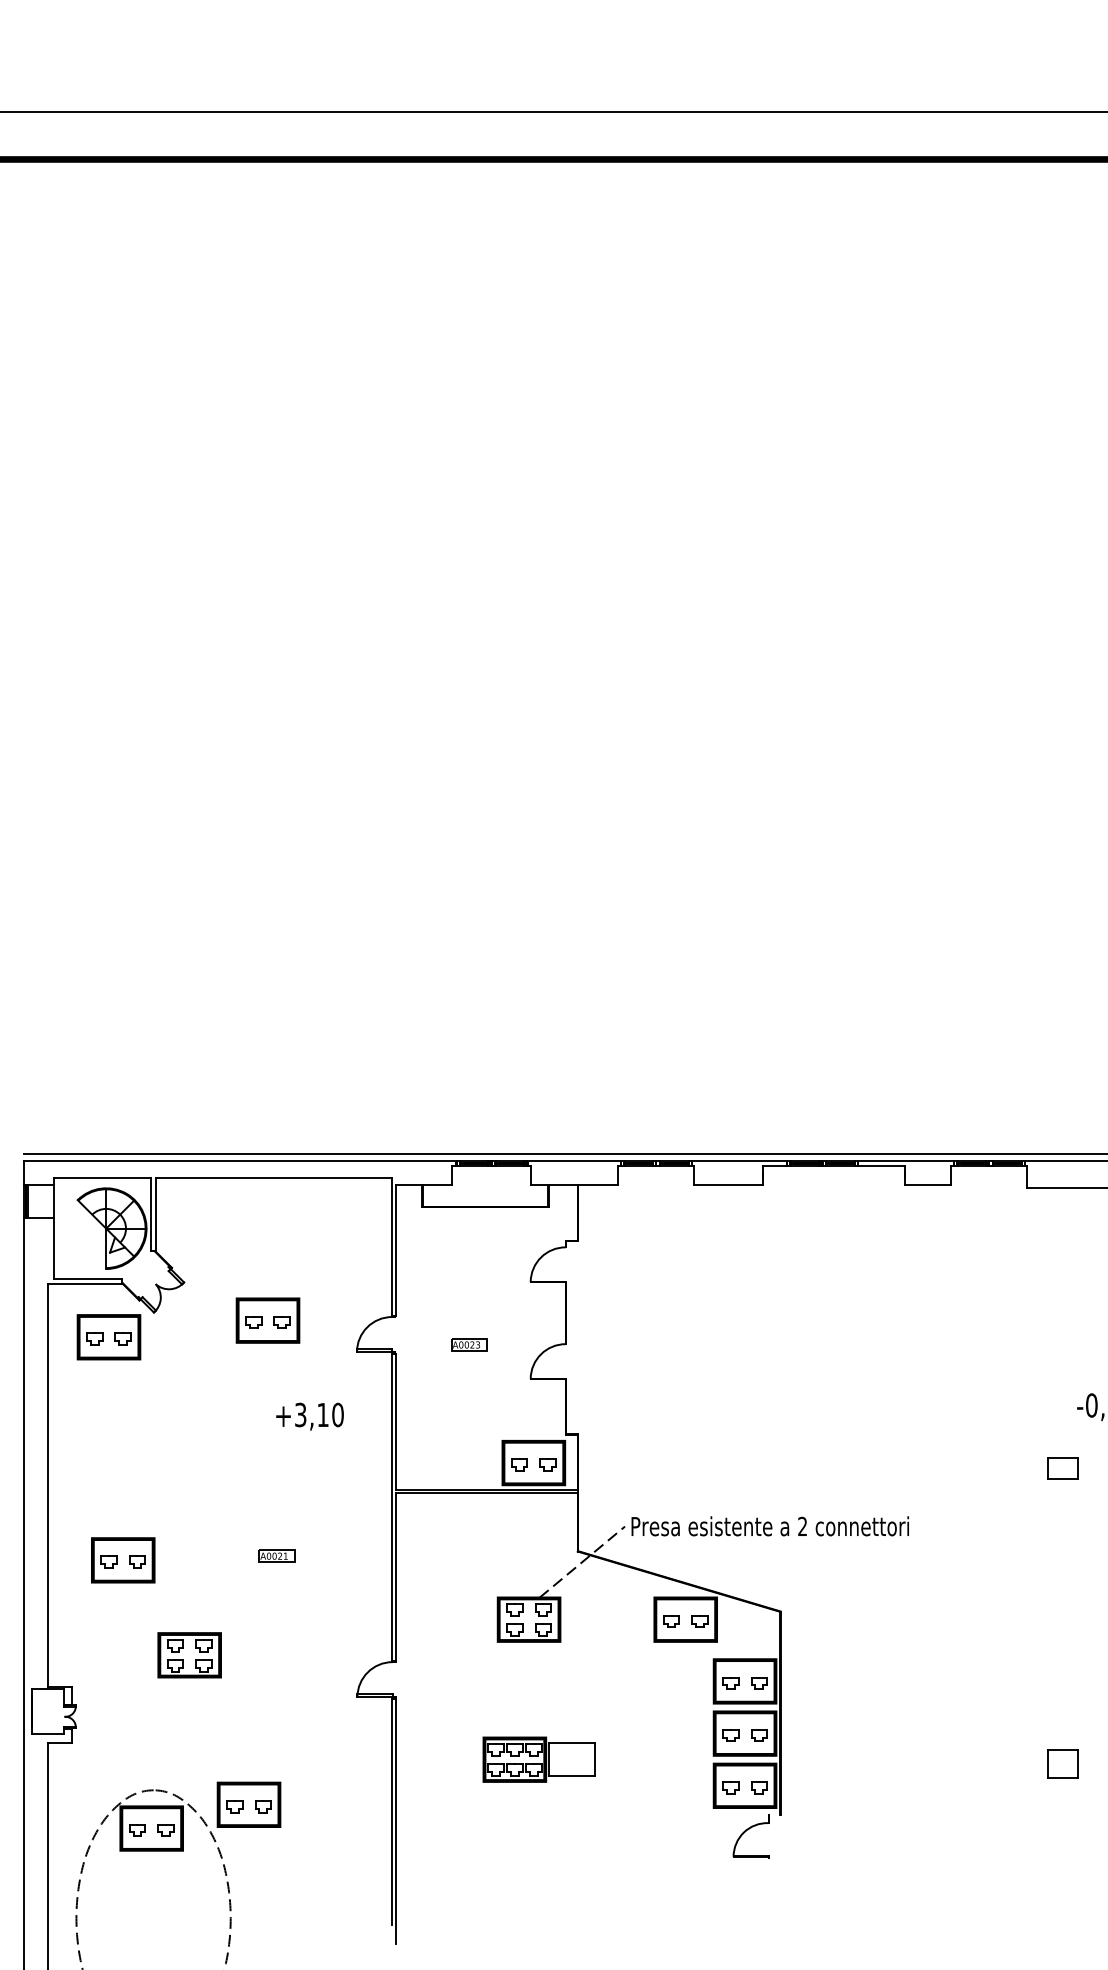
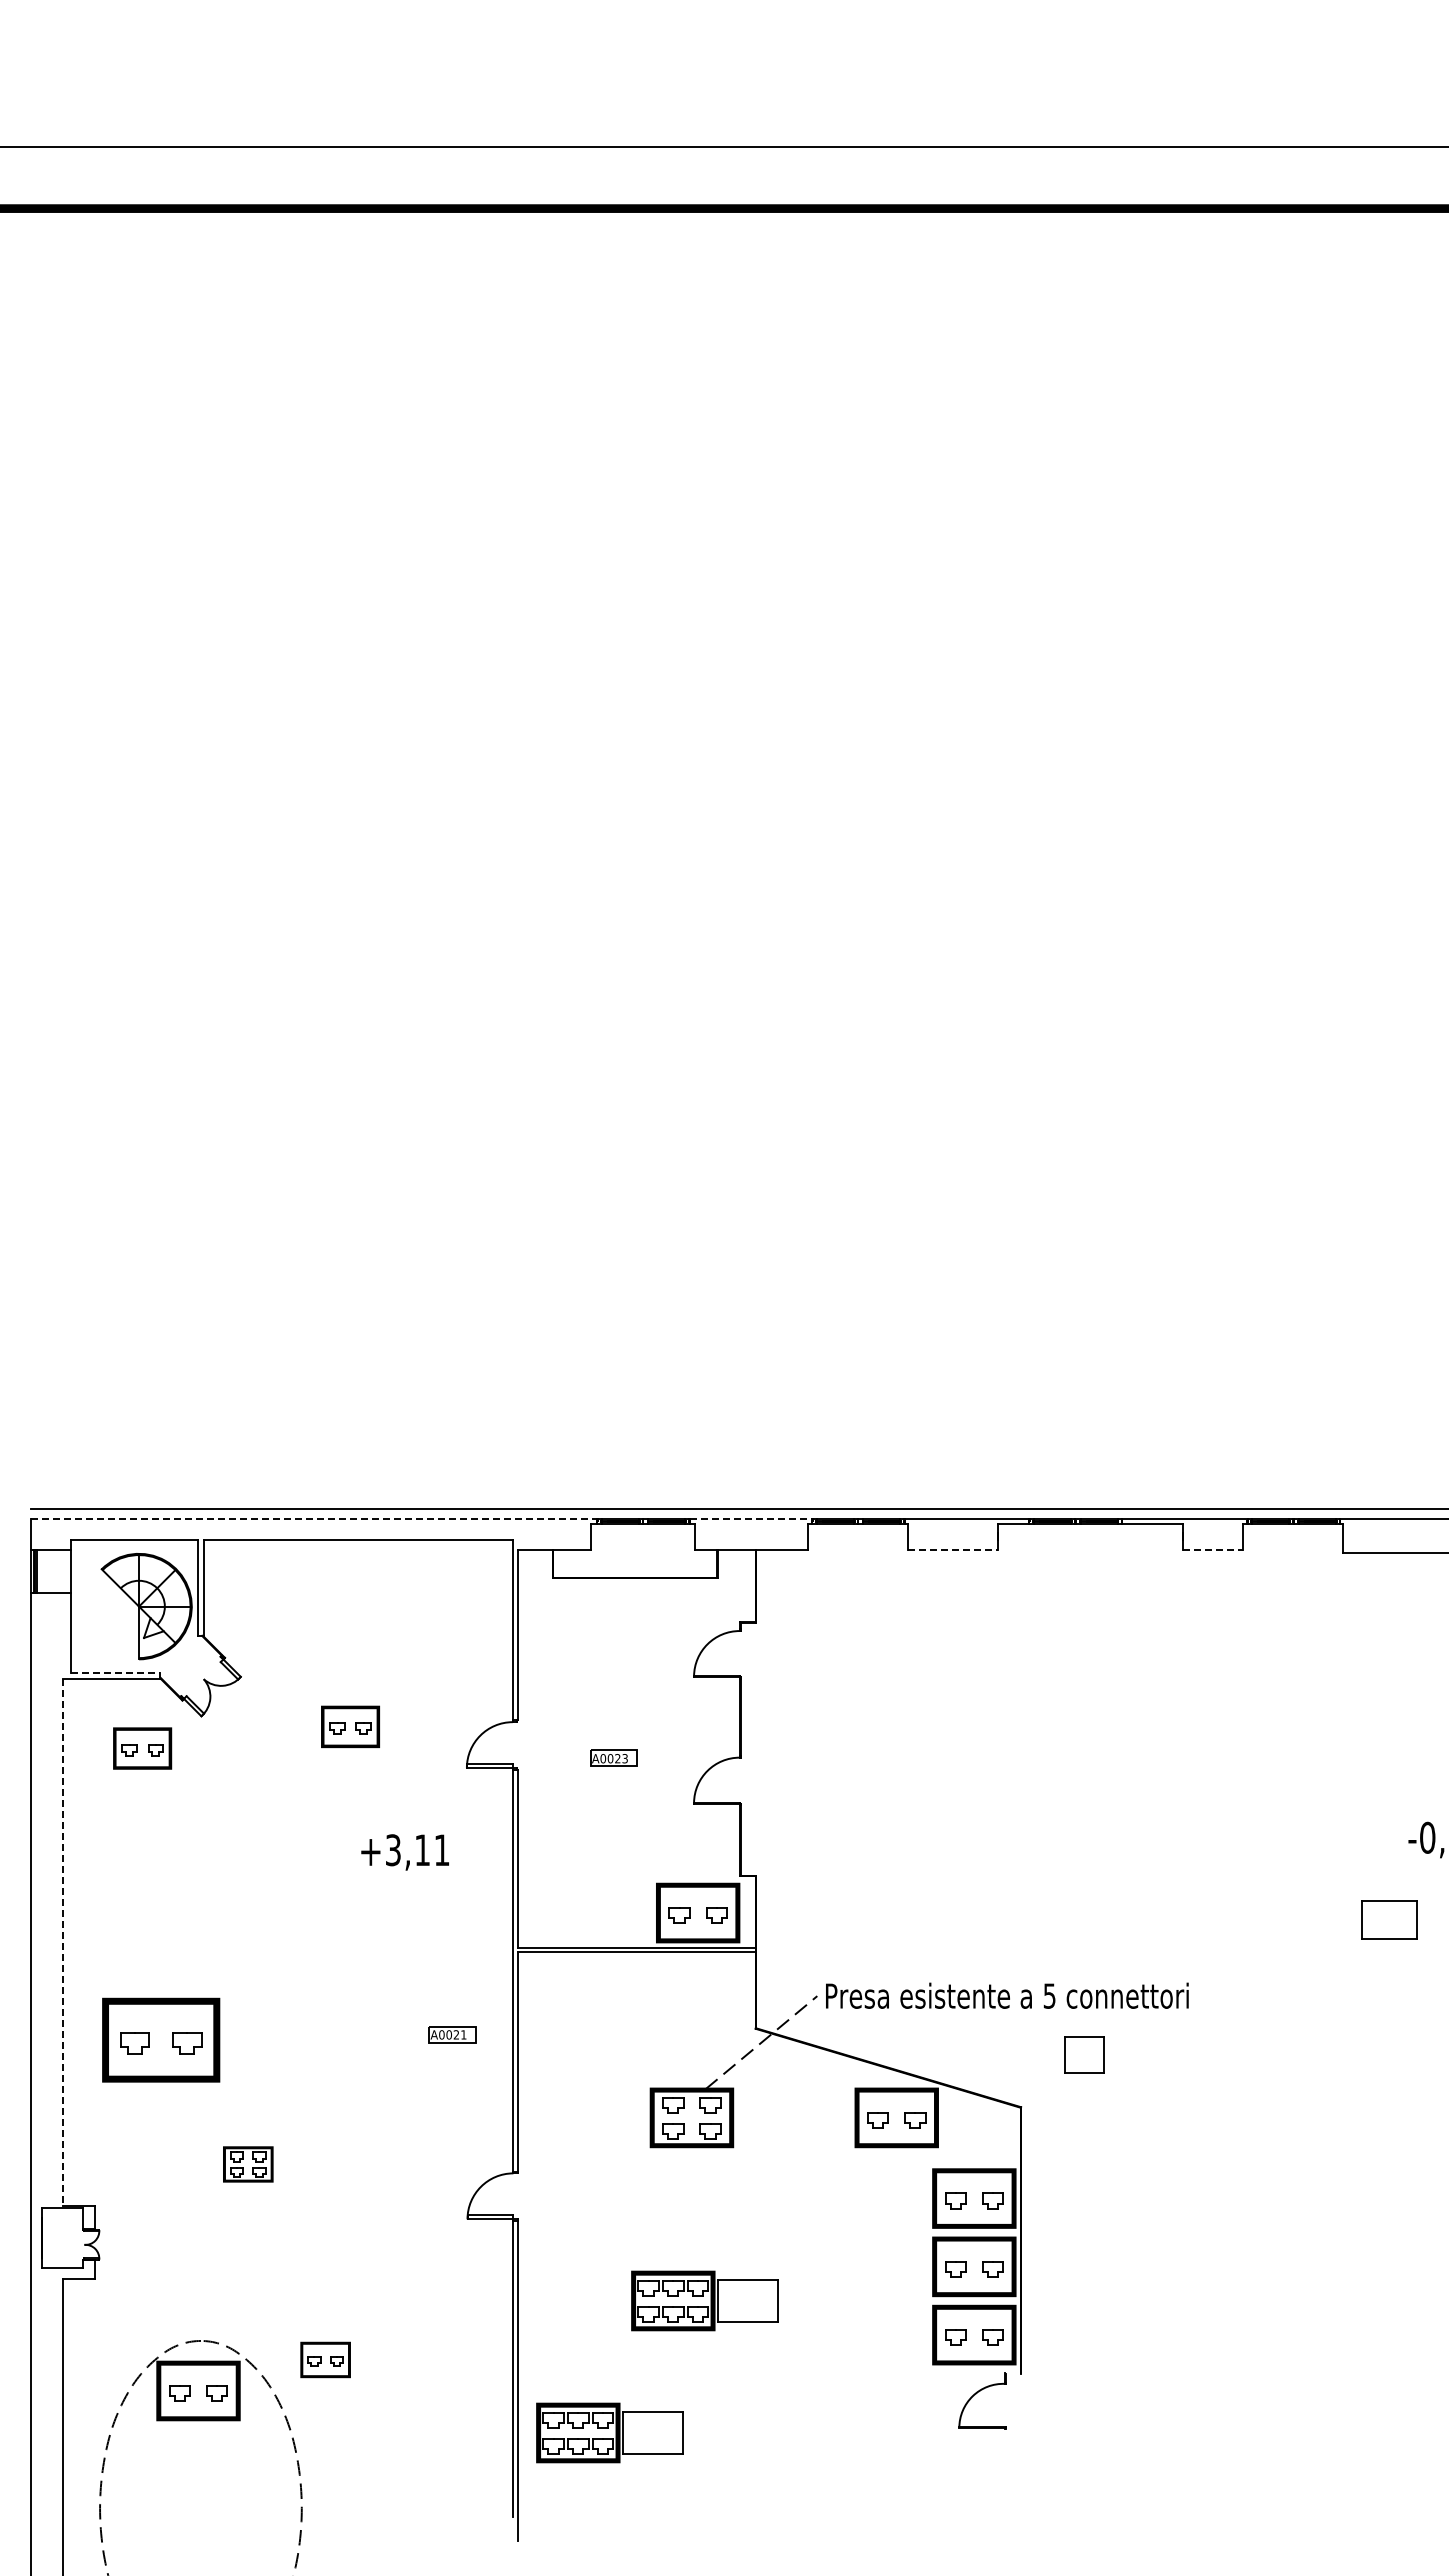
line: (240, 1161) -> (314, 1518), solid -> dashed
line: (574, 1161) -> (751, 1518), solid -> dashed
line: (729, 1184) -> (953, 1549), solid -> dashed
line: (927, 1184) -> (1213, 1549), solid -> dashed
line: (88, 1279) -> (115, 1672), solid -> dashed
part: (267, 1320) -> (350, 1726), size x0.7
part: (108, 1337) -> (142, 1748), size x0.7
text: (337, 1415) -> (441, 1850), +3,10 -> +3,11
part: (1062, 1467) -> (1389, 1919), size x1.4
line: (48, 1485) -> (63, 1942), solid -> dashed
text: (802, 1526) -> (1049, 1995), 2 -> 5
part: (277, 1555) -> (452, 2034), moved
part: (123, 1560) -> (161, 2040), size x1.4
part: (189, 1655) -> (248, 2164), size x0.6
part: (1062, 1763) -> (1084, 2054), moved
part: (248, 1804) -> (325, 2359), size x0.6
part: (466, 1860) -> (609, 2432), added

